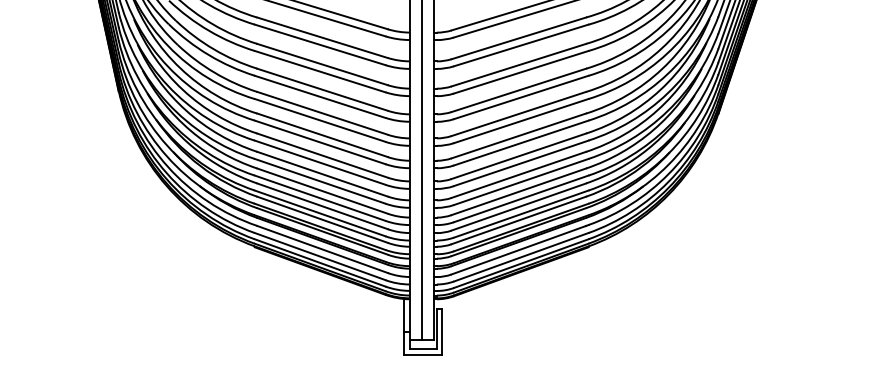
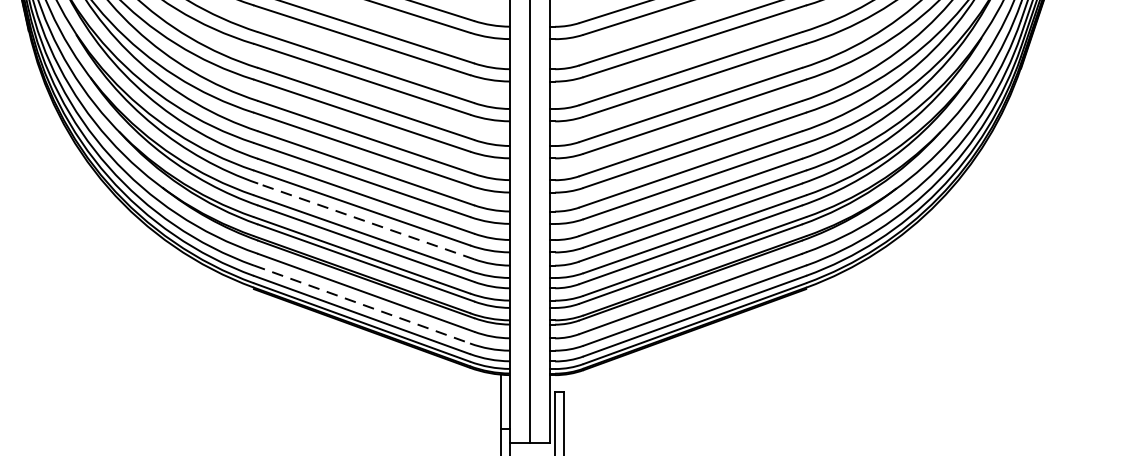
line: (322, 206) -> (365, 221), solid -> dashed
line: (320, 256) -> (362, 304), solid -> dashed

